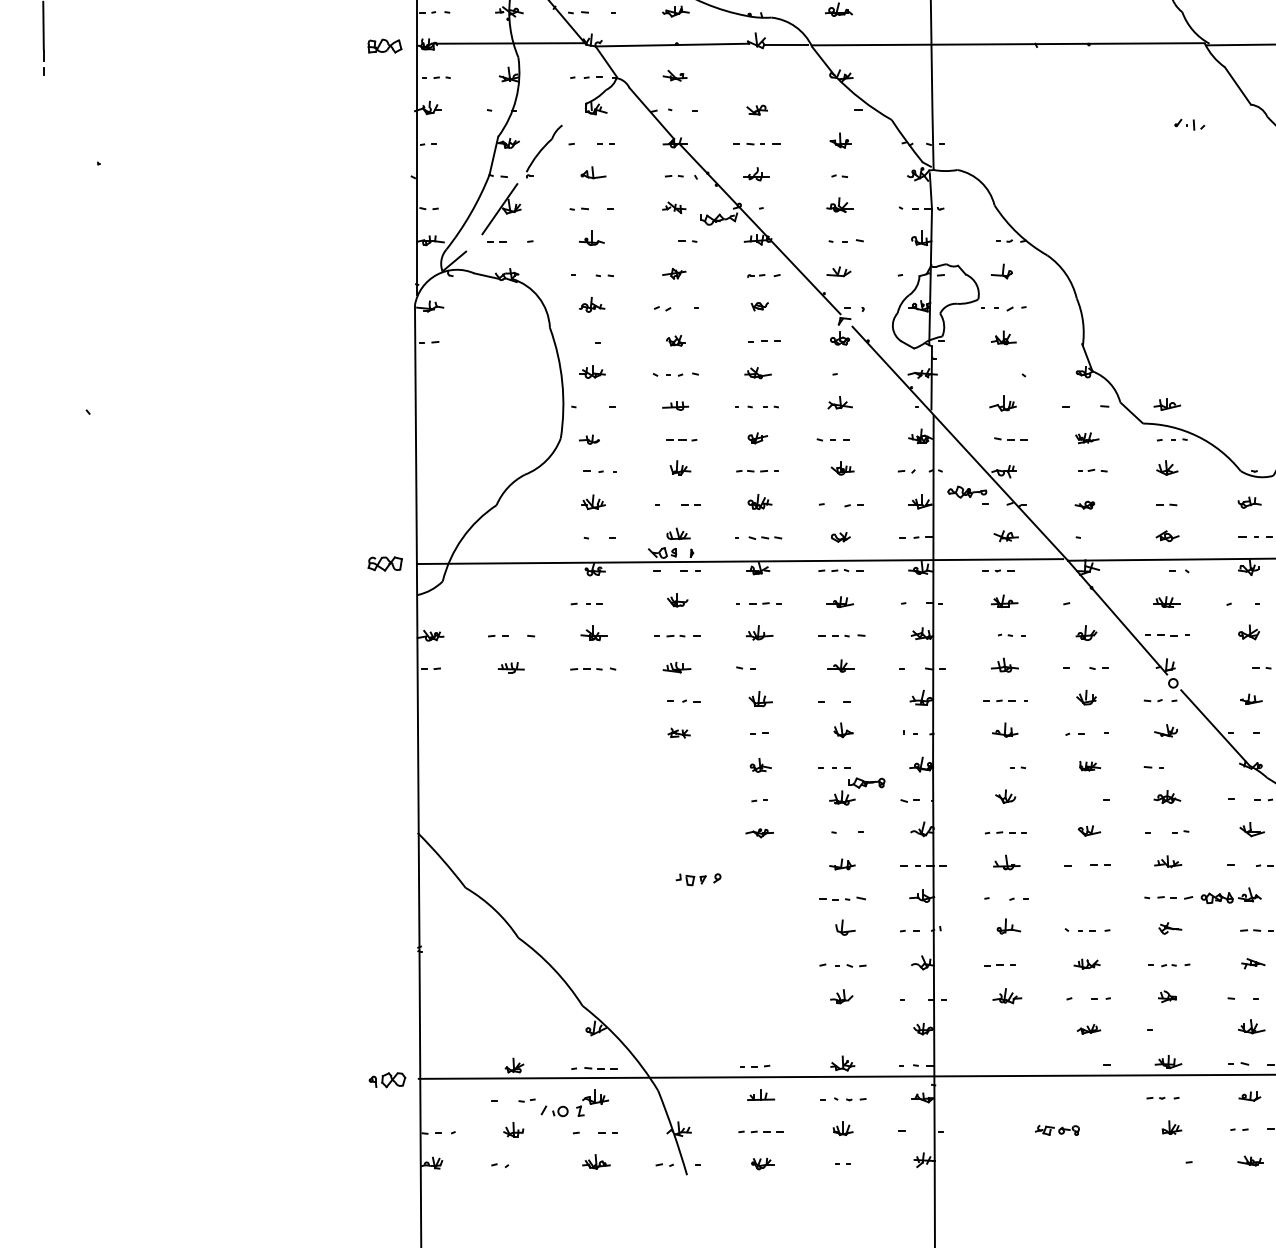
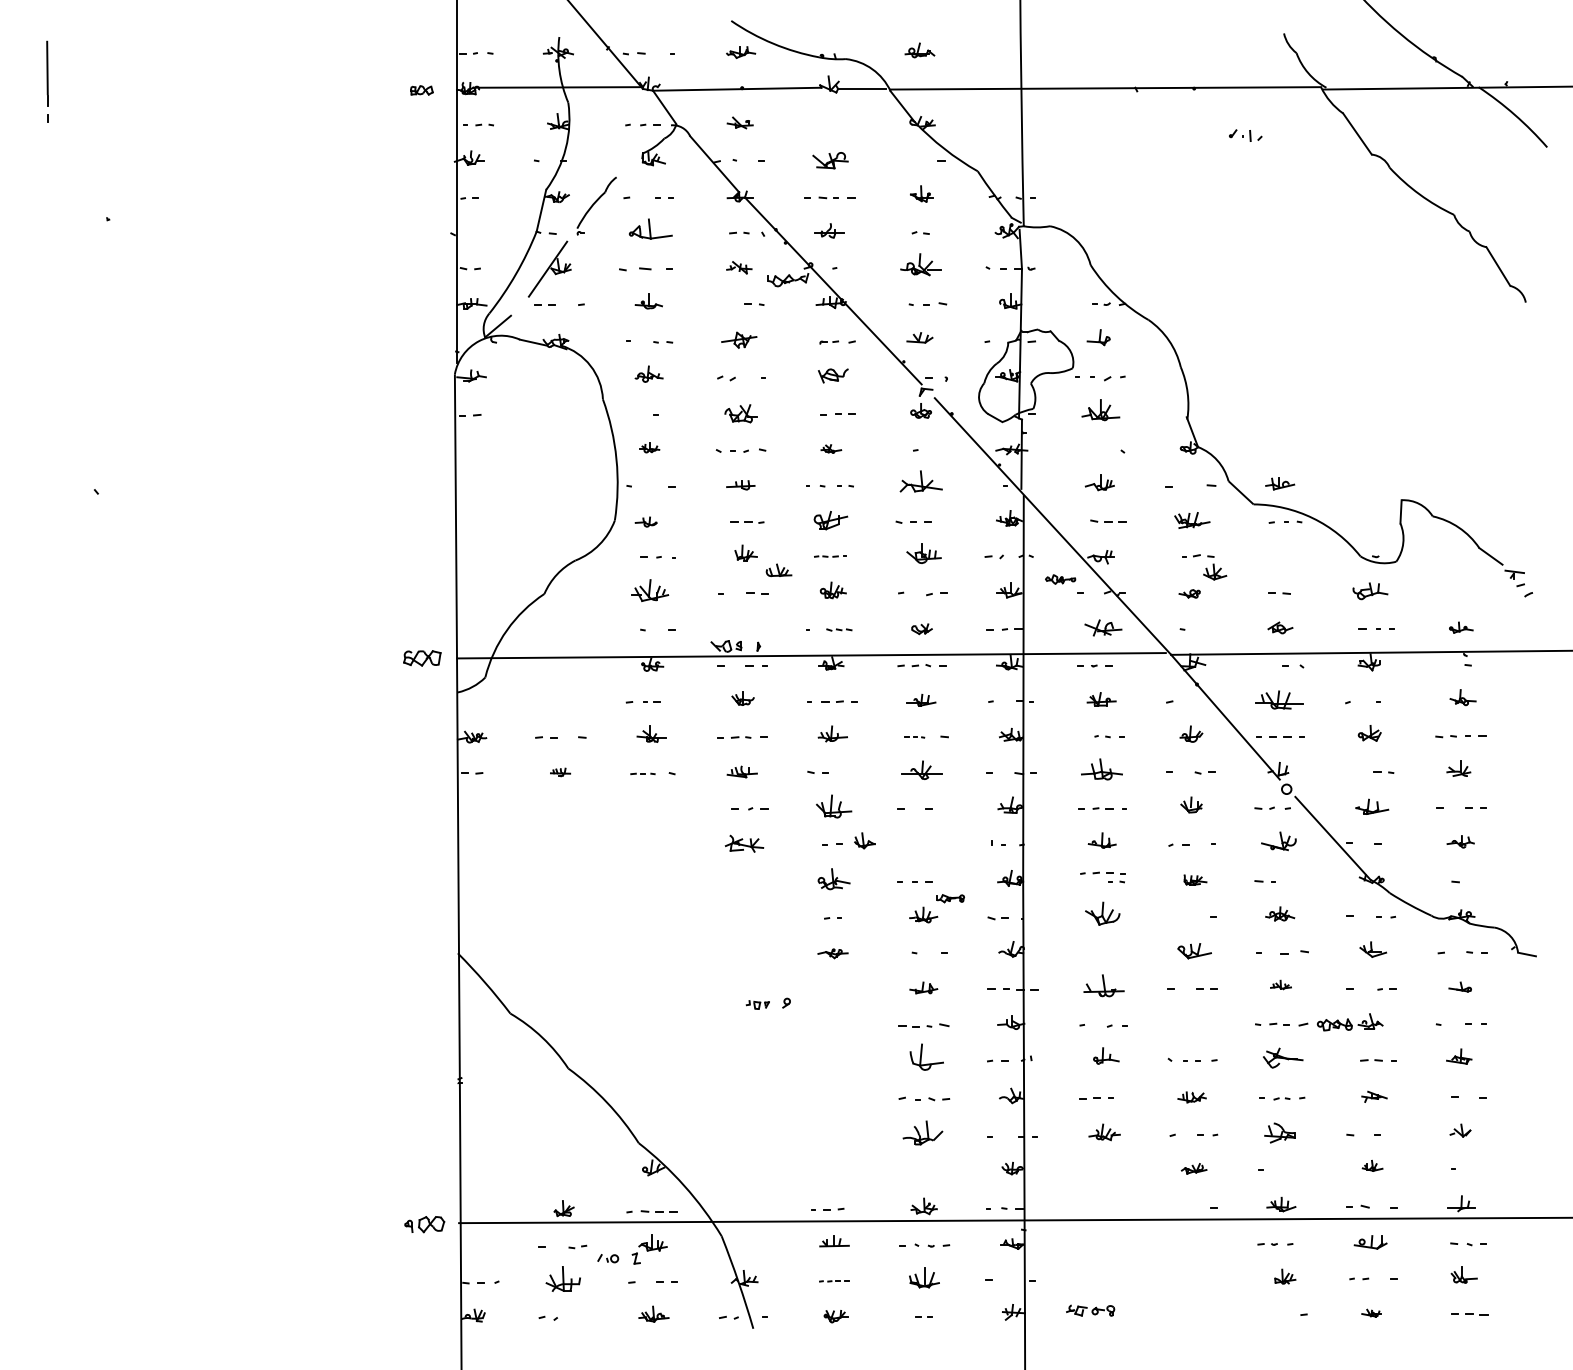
part: (384, 46) -> (421, 90), size x0.6
part: (756, 110) -> (829, 160), size x1.6
part: (1189, 124) -> (1245, 135), moved
part: (593, 172) -> (650, 229), size x1.6
part: (839, 204) -> (920, 264), size x1.4
part: (578, 208) -> (634, 268), size x1.6
part: (674, 273) -> (739, 339), size x1.4
part: (760, 306) -> (833, 376), size x1.6
part: (1003, 337) -> (1100, 410), size x1.4
part: (675, 340) -> (740, 413), size x1.6
part: (592, 371) -> (649, 447), size x0.7
part: (758, 372) -> (831, 448), size x0.7
part: (840, 402) -> (921, 481), size x1.6
part: (757, 438) -> (830, 520), size x1.6
part: (1087, 438) -> (1192, 520), size x1.4
part: (1167, 467) -> (1215, 571), moved
part: (842, 468) -> (923, 553), size x1.4
part: (757, 471) -> (830, 556), size x0.7
part: (967, 492) -> (1060, 579), size x0.7
part: (593, 502) -> (650, 590), size x1.4
part: (1249, 502) -> (1370, 590), size x1.4
part: (678, 533) -> (778, 570), moved
part: (1006, 535) -> (1103, 627), size x1.4
part: (765, 537) -> (839, 629), size x0.7
part: (1166, 602) -> (1279, 700), size x1.6
part: (833, 636) -> (914, 737), size x0.6
part: (1004, 665) -> (1101, 769), size x1.4
part: (841, 666) -> (922, 770), size x1.4
part: (511, 668) -> (560, 772), size x0.7
part: (586, 668) -> (642, 773), size x0.7
part: (761, 699) -> (834, 806), size x1.4
part: (1251, 699) -> (1372, 806), size x1.4
part: (843, 730) -> (864, 840), moved
part: (1165, 730) -> (1278, 841), size x1.4
part: (679, 732) -> (744, 843), size x1.6
part: (761, 765) -> (834, 879), size x1.4
part: (866, 782) -> (950, 898), size x0.7
part: (1005, 796) -> (1102, 913), size x1.6
part: (1089, 831) -> (1194, 951), size x1.4
part: (1180, 831) -> (1294, 951), size x1.6
part: (1005, 832) -> (1102, 872), moved
part: (1167, 861) -> (1280, 984), size x0.7
part: (1006, 862) -> (1103, 985), size x1.4
part: (690, 879) -> (757, 1004), size x0.7
part: (845, 927) -> (927, 1057), size x1.6
part: (1170, 928) -> (1283, 1058), size x1.6
part: (841, 996) -> (922, 1132), size x1.6
part: (1167, 996) -> (1280, 1132), size x1.6
part: (1251, 1026) -> (1372, 1165), size x0.7
part: (1249, 1096) -> (1370, 1242), size x1.4
part: (555, 1111) -> (608, 1258), size x0.7
part: (843, 1128) -> (924, 1277), size x1.4
part: (513, 1129) -> (562, 1278), size x1.6
part: (1057, 1130) -> (1090, 1310), moved
part: (760, 1132) -> (833, 1281), size x0.6
part: (1250, 1160) -> (1371, 1312), size x0.7

